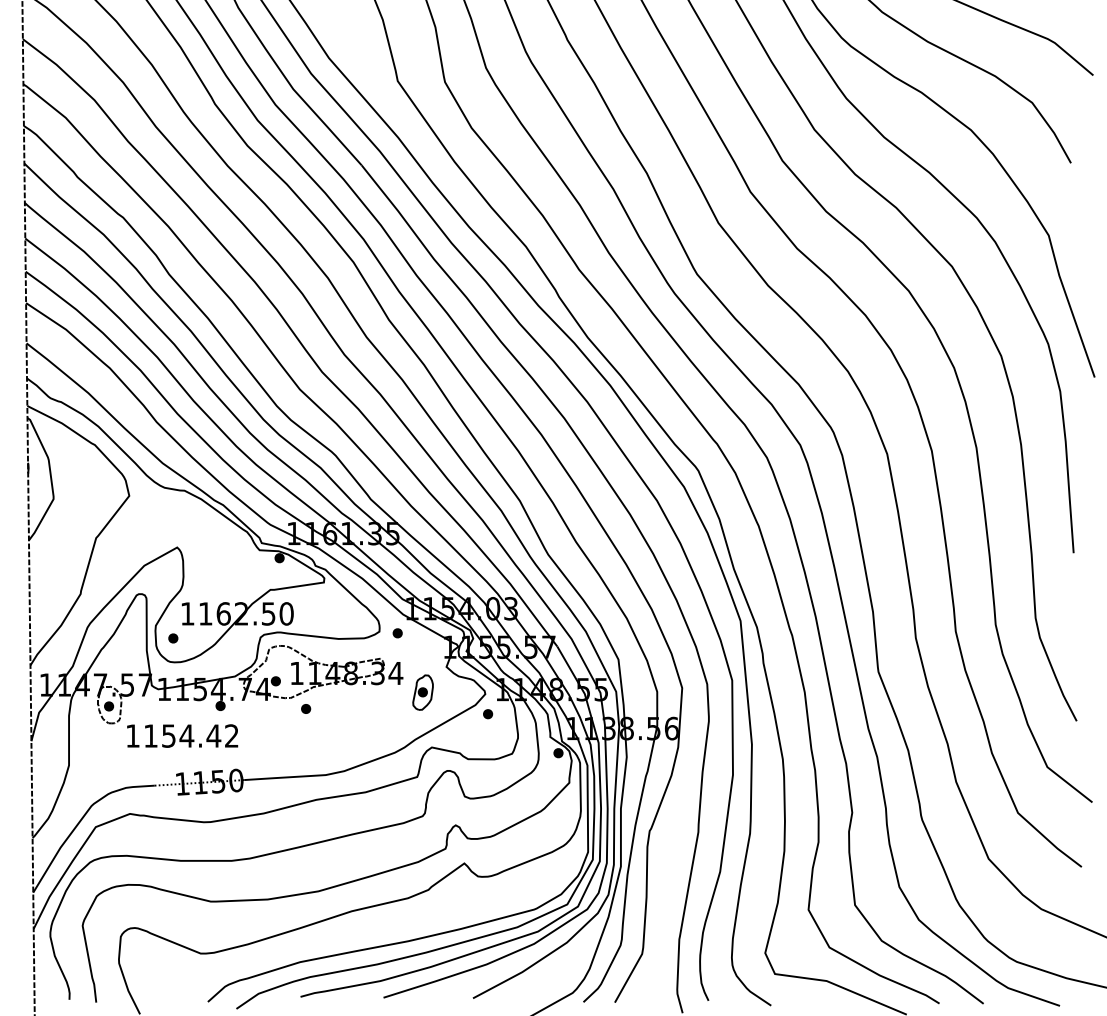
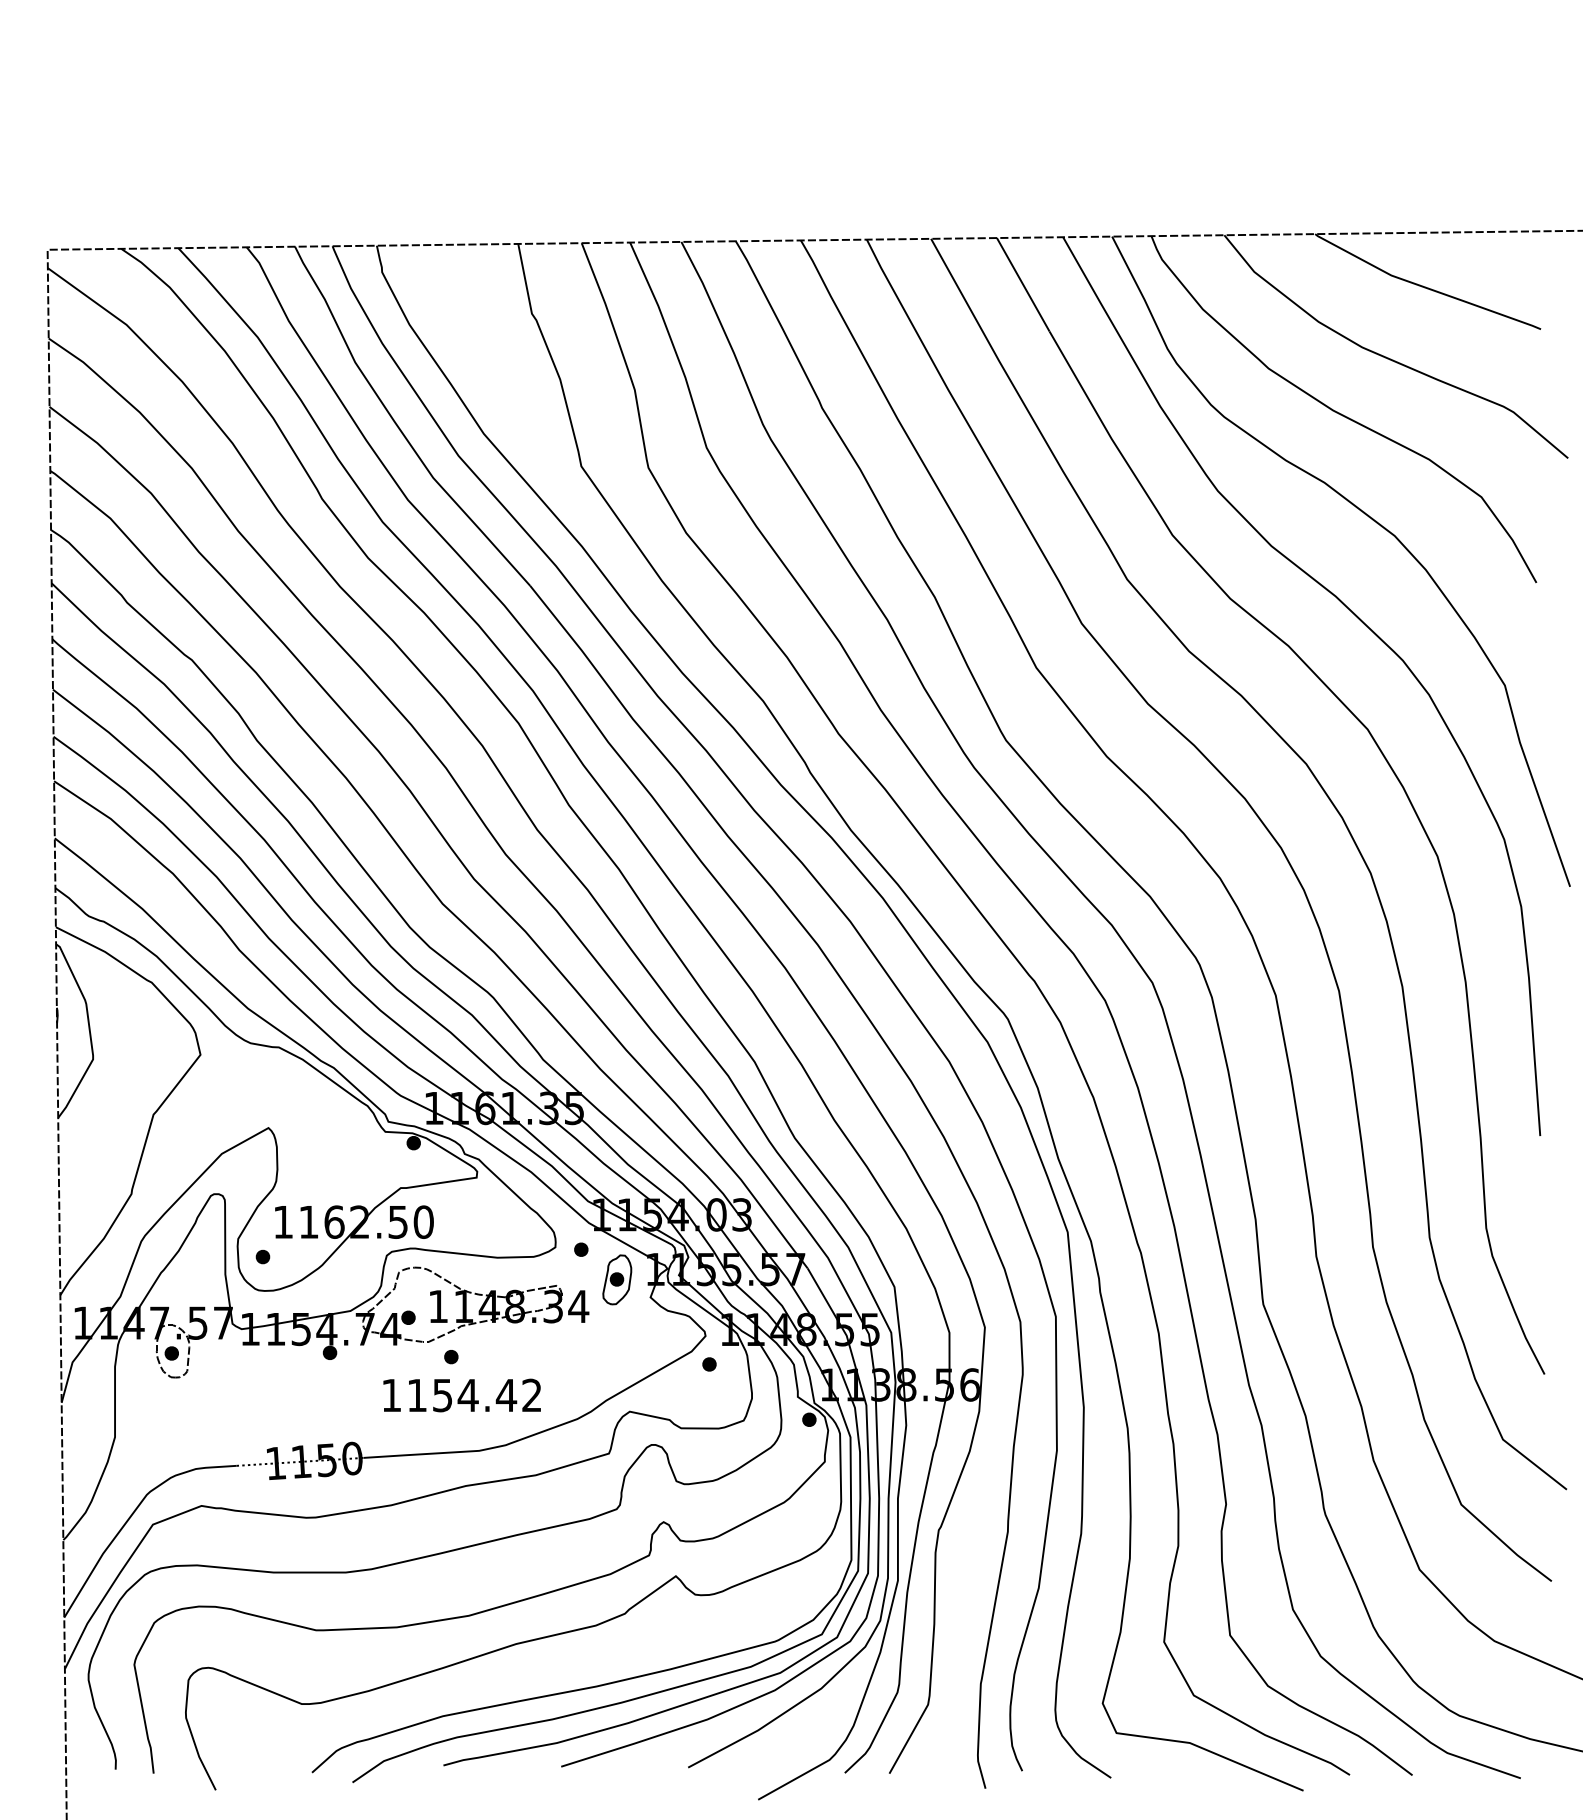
part: (423, 692) -> (617, 1279), moved
text: (182, 736) -> (461, 1395), moved

